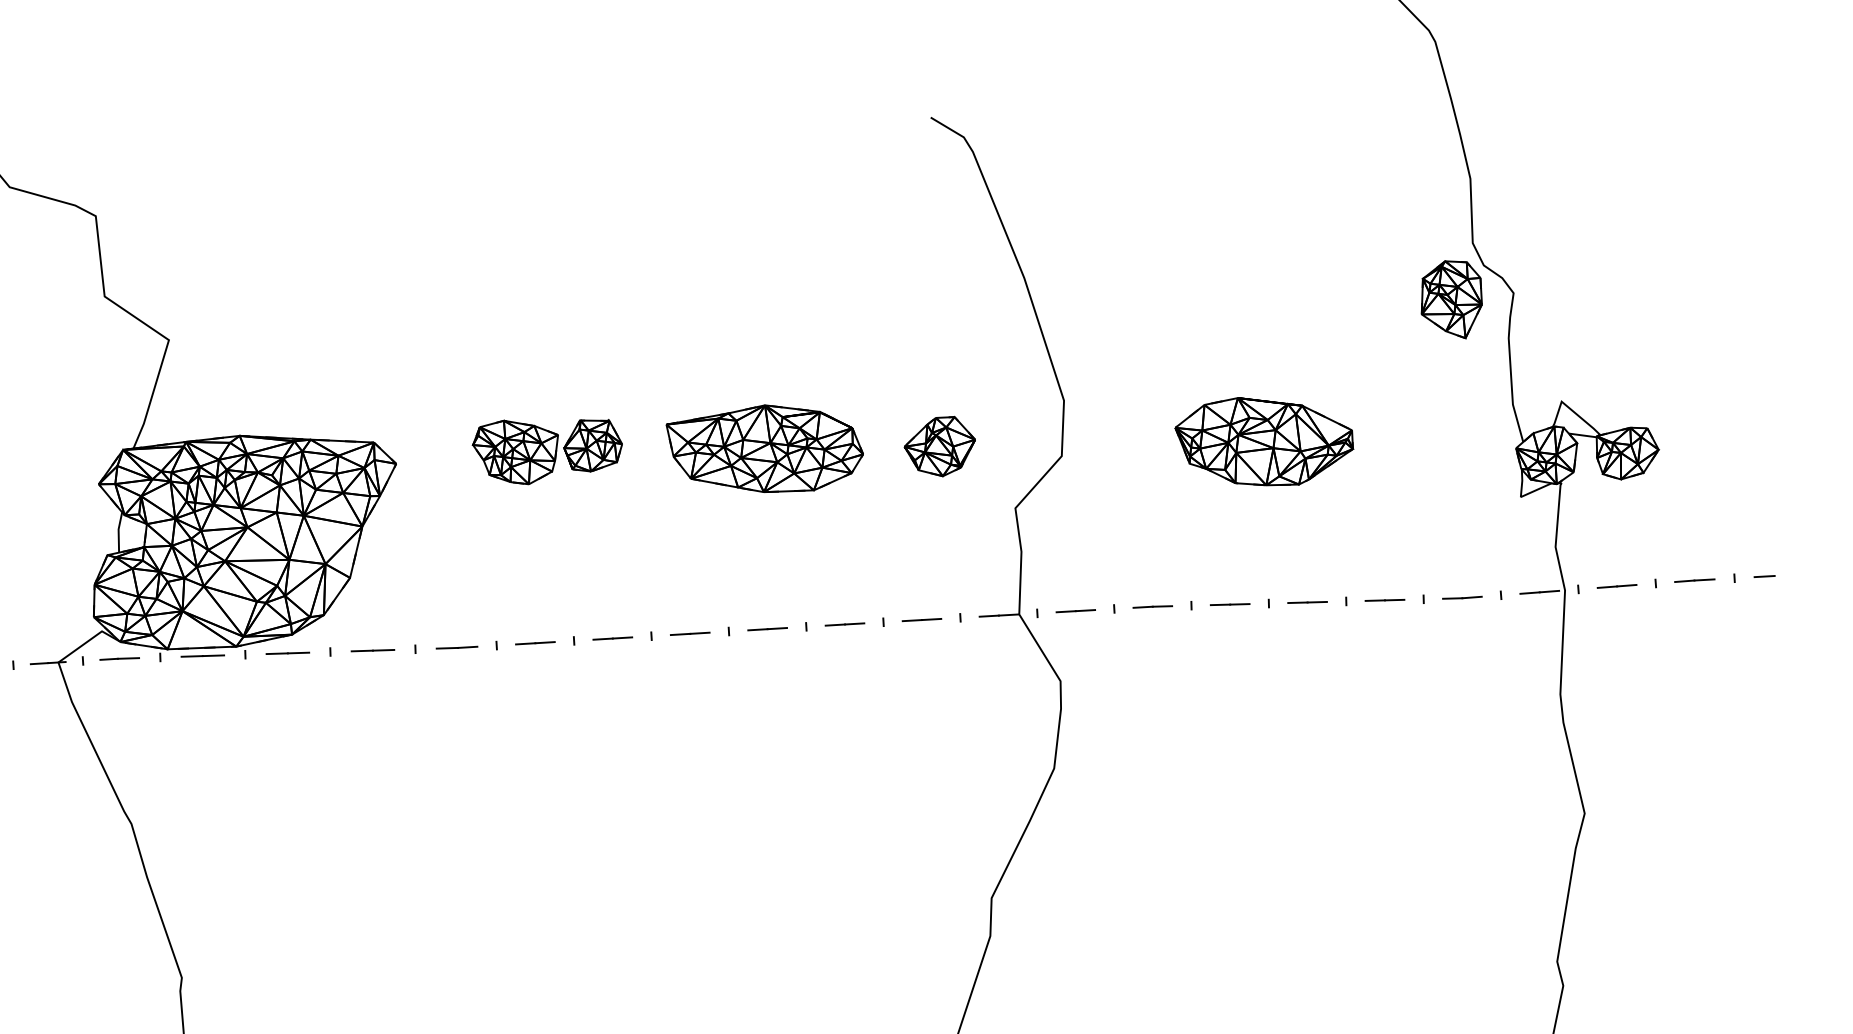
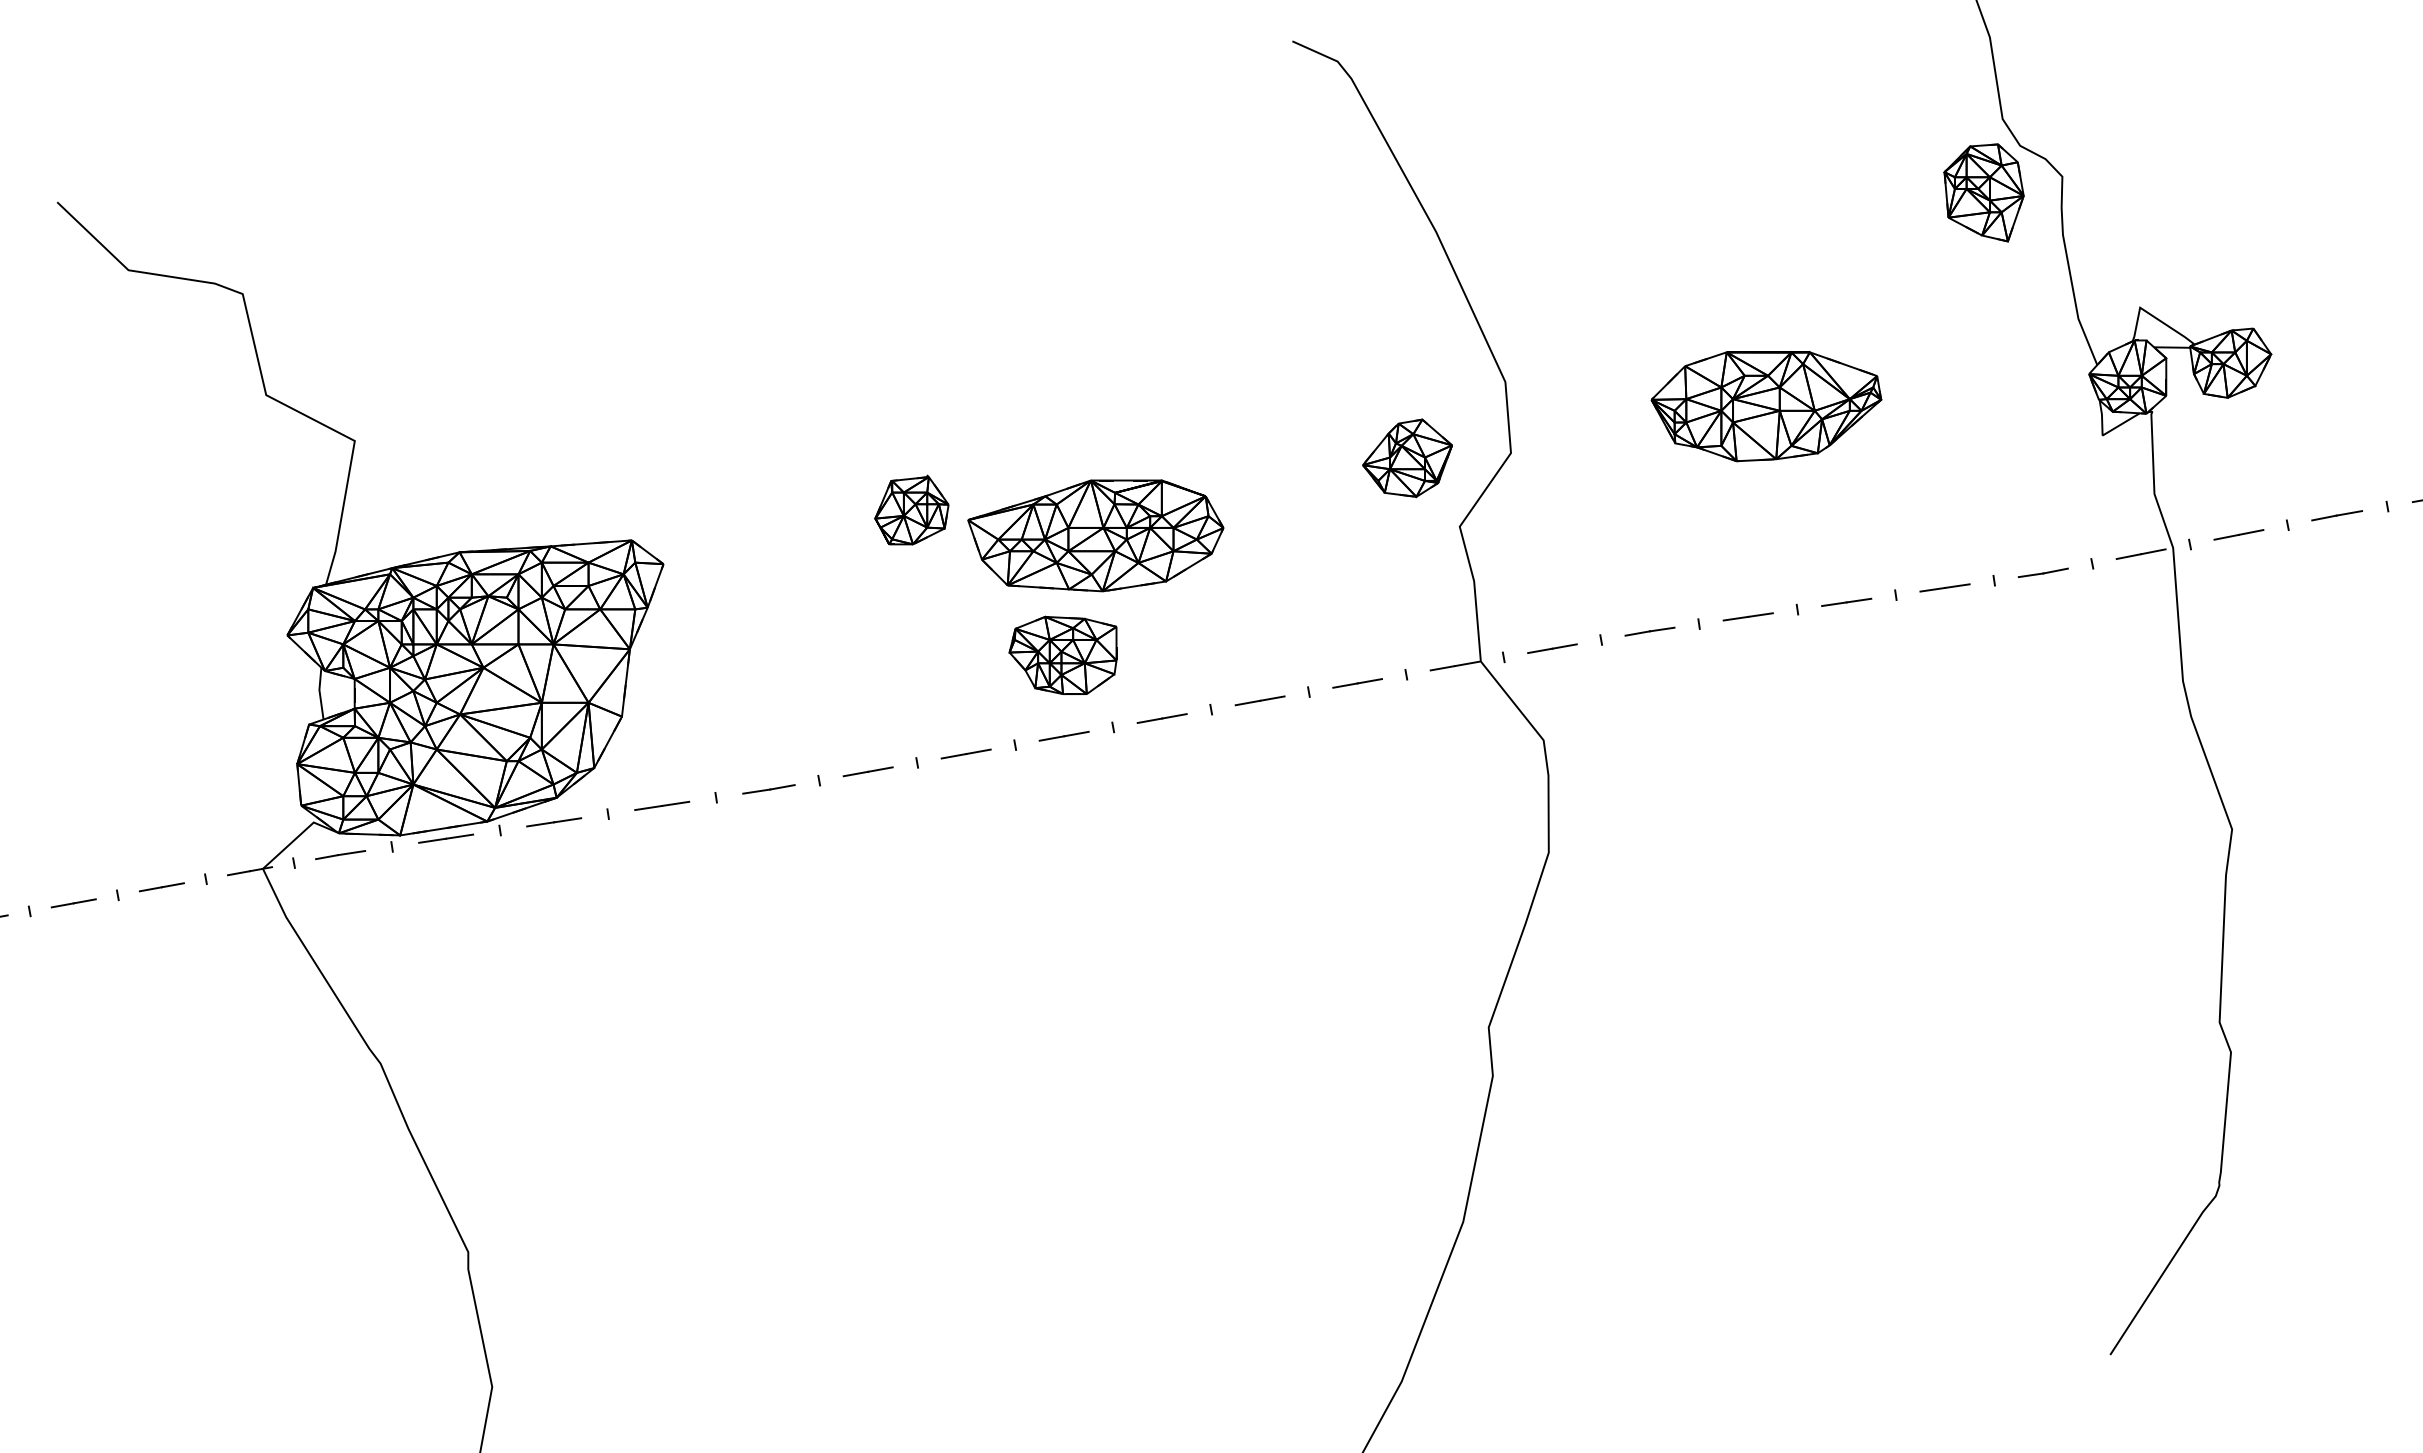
part: (939, 445) -> (1407, 458), moved
part: (763, 448) -> (1095, 535), moved
part: (513, 451) -> (1062, 654), moved

